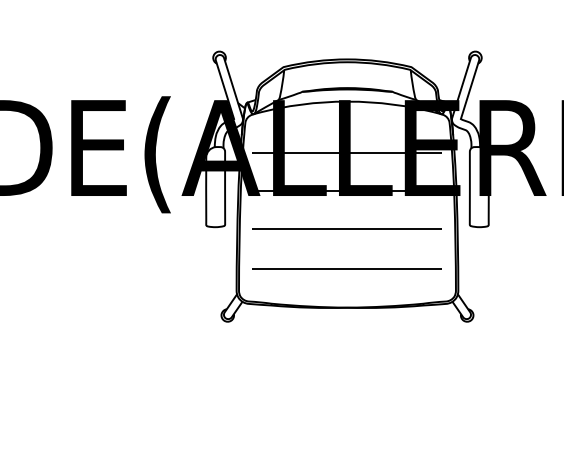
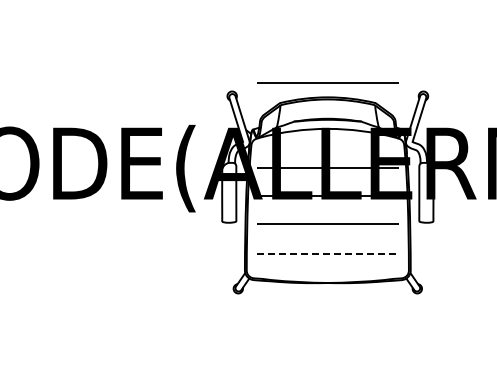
line: (347, 39) -> (327, 82), added
line: (348, 269) -> (328, 254), solid -> dashed

